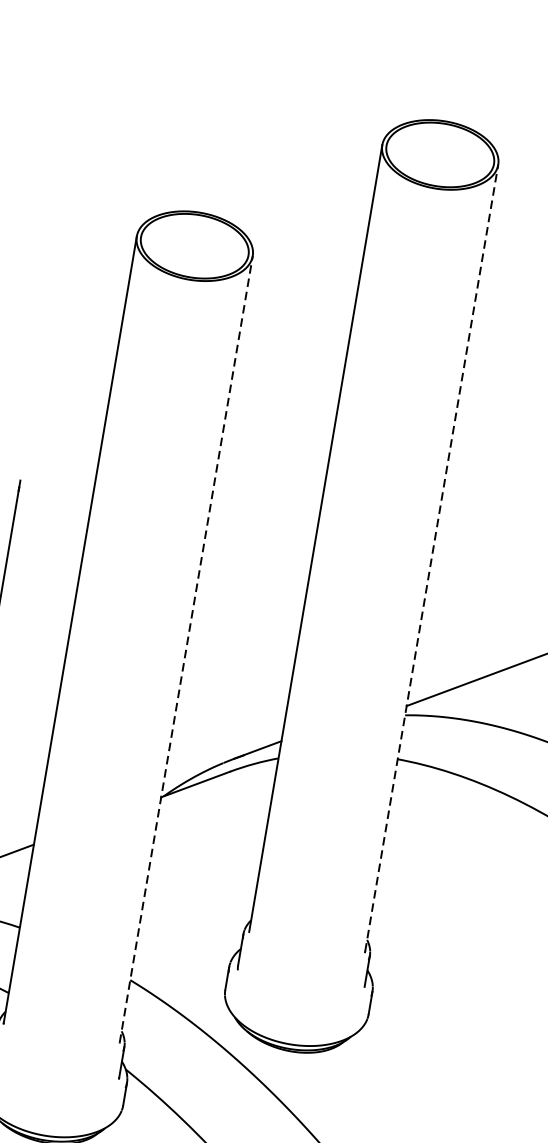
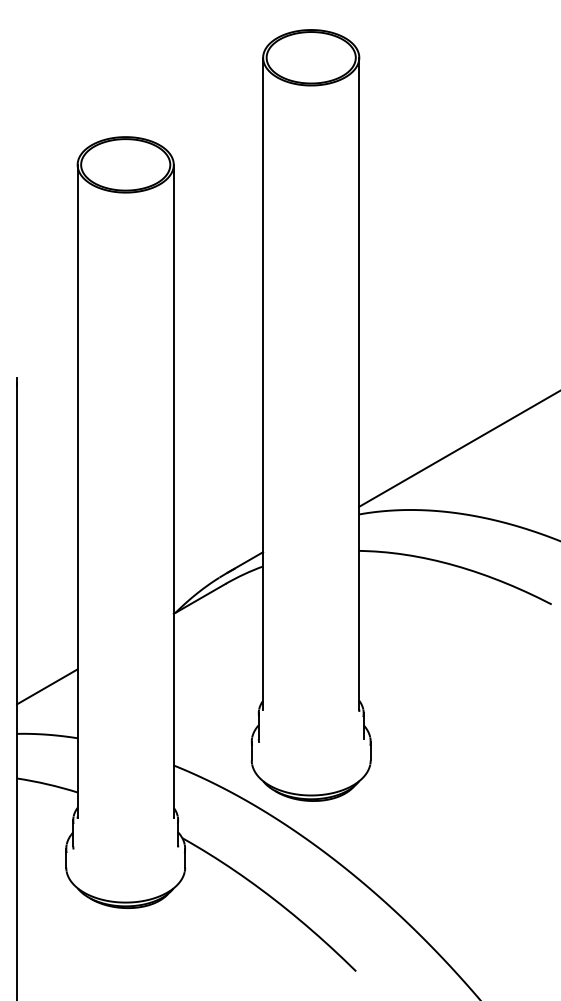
line: (432, 557) -> (359, 383), dashed -> solid
line: (185, 648) -> (173, 490), dashed -> solid

